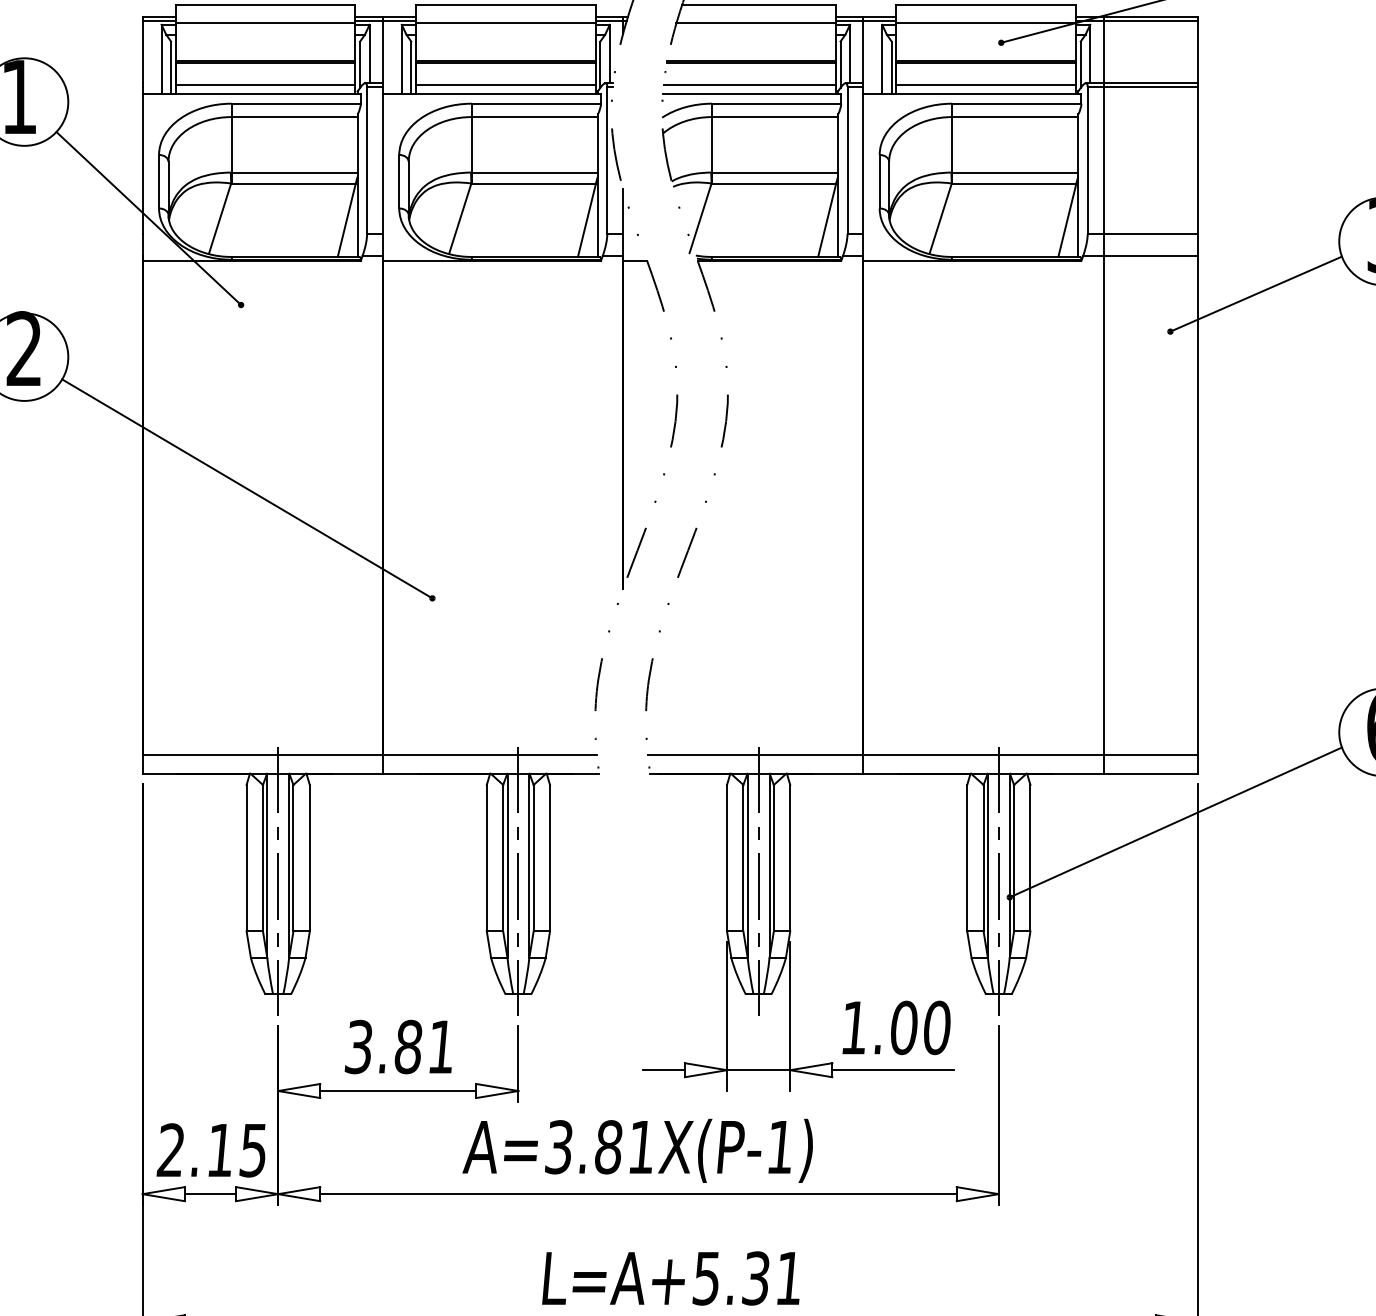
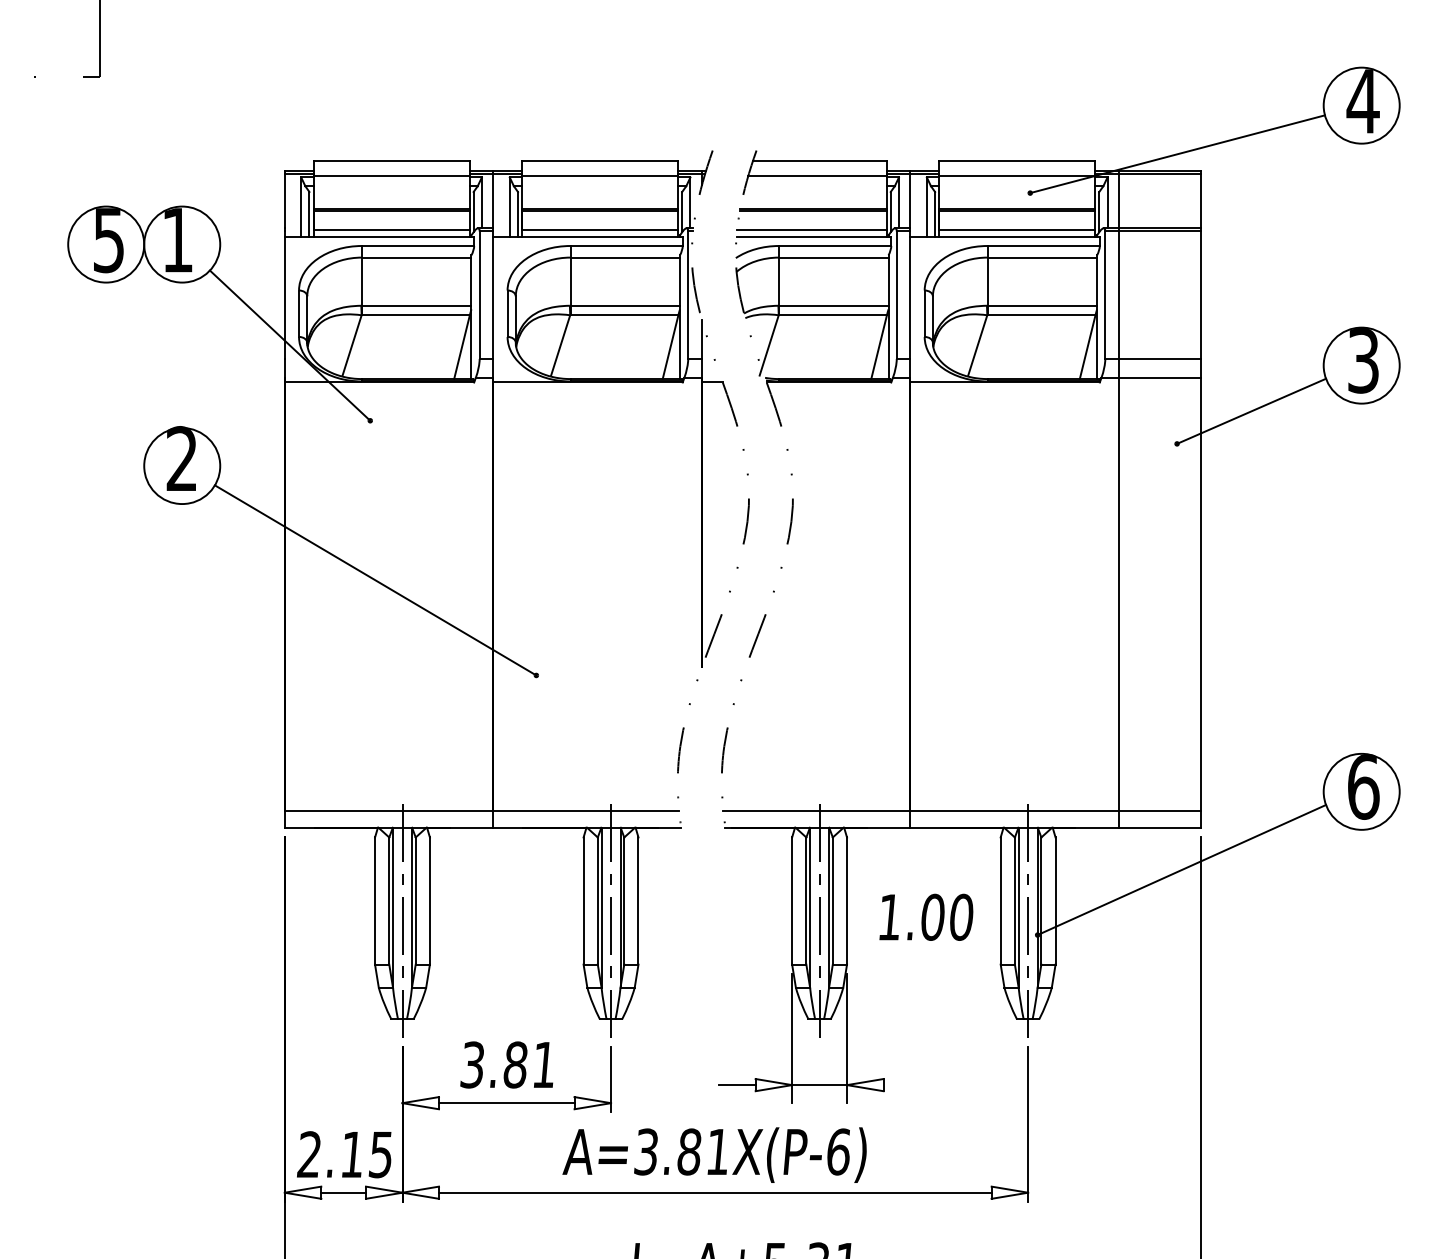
text: (896, 1026) -> (926, 916), moved
line: (893, 1070) -> (936, 1085), removed
text: (780, 1146) -> (838, 1151), A=3.81X(P-1) -> A=3.81X(P-6)

